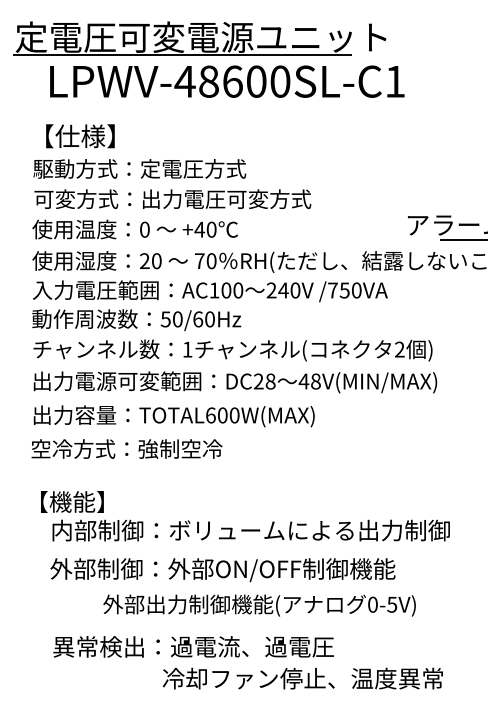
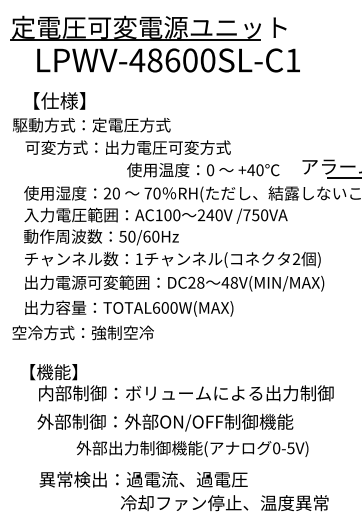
text: (139, 168) -> (91, 124), moved
text: (135, 228) -> (203, 169), moved
text: (125, 448) -> (82, 332), moved

